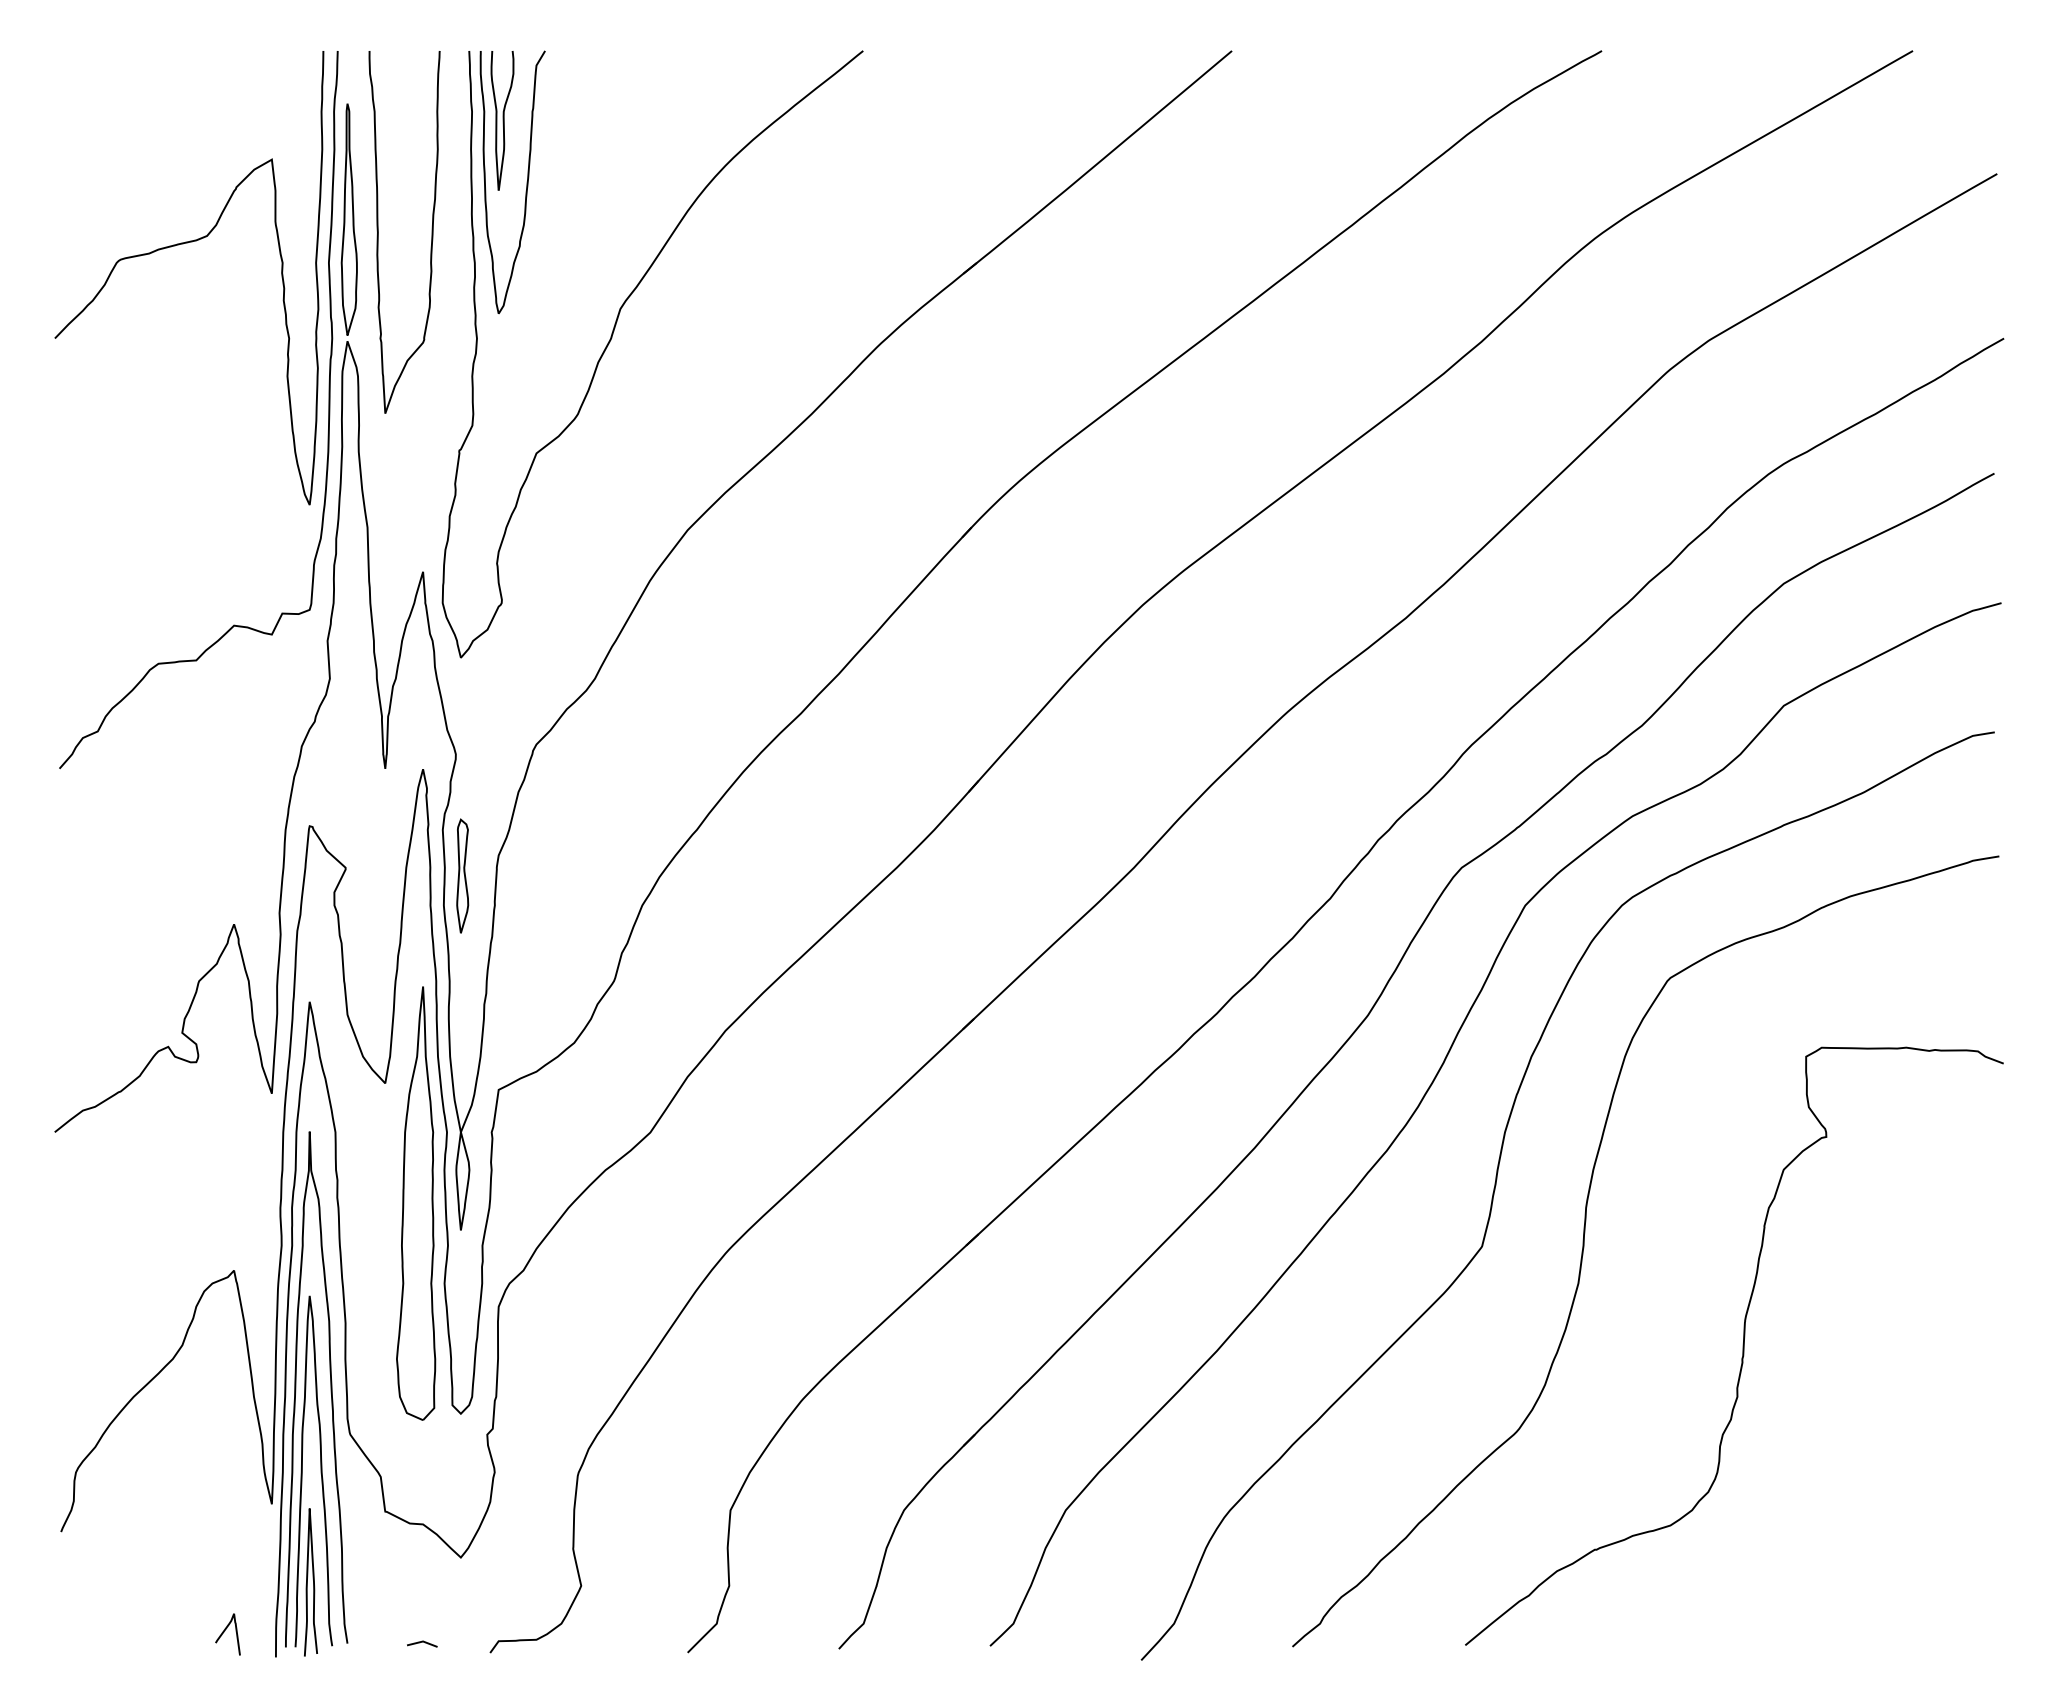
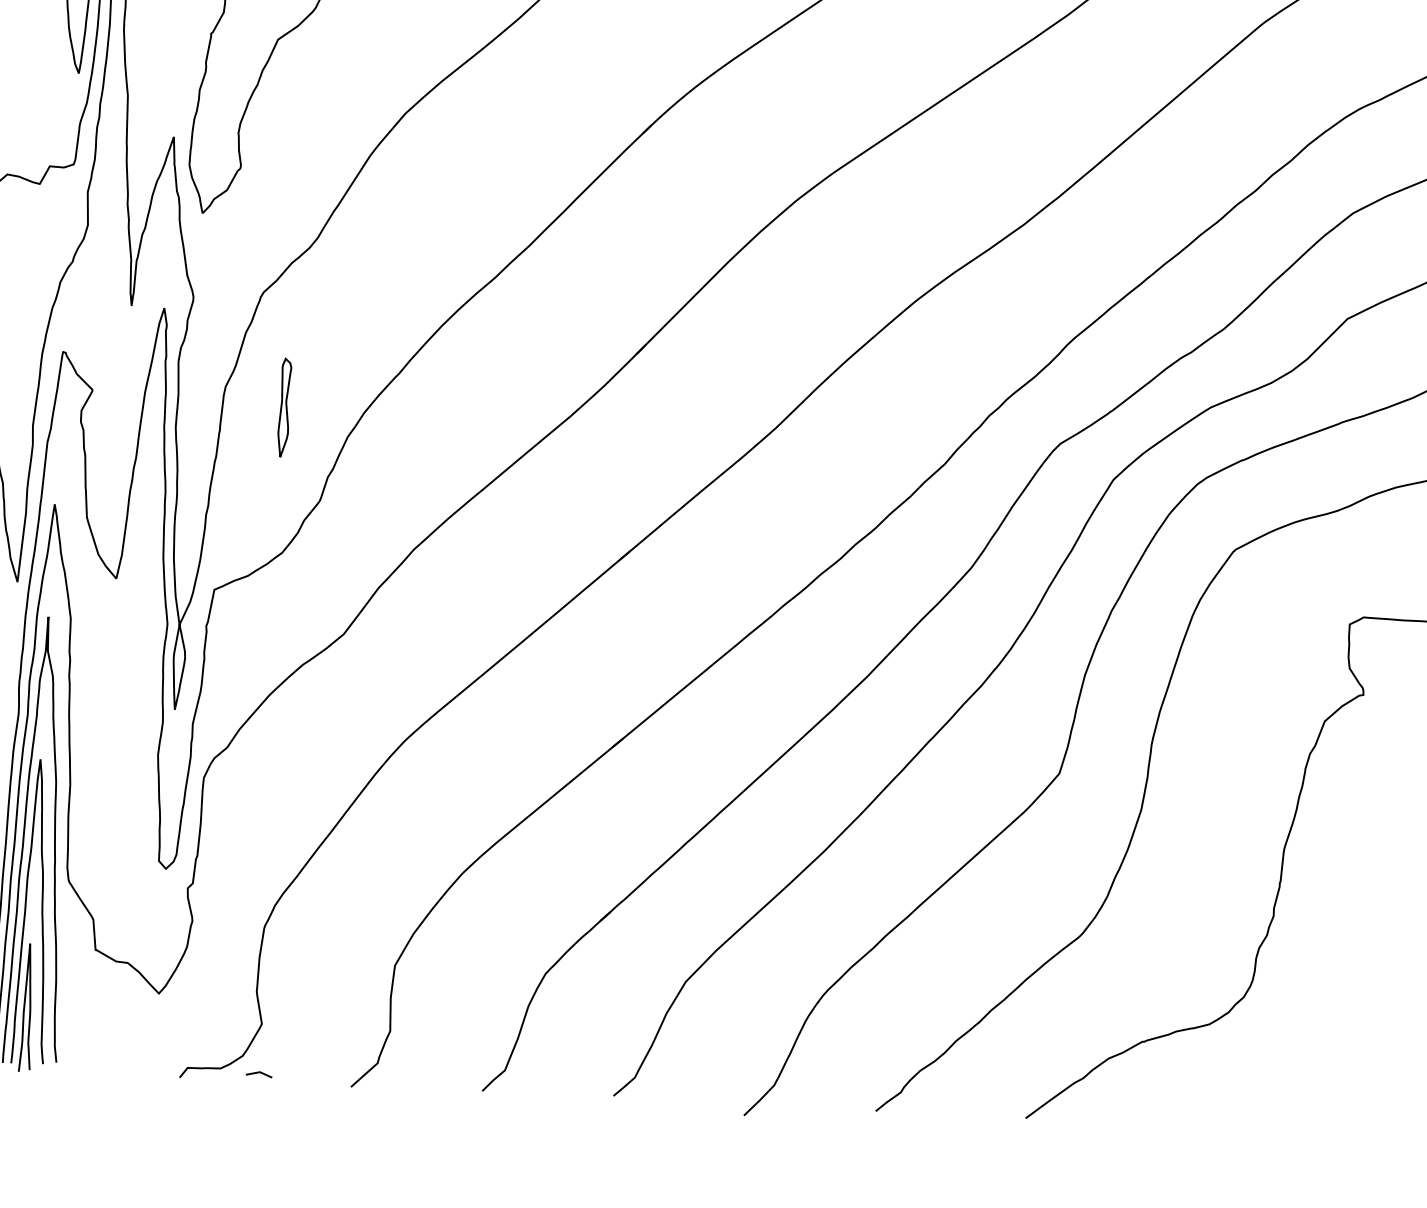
part: (462, 875) -> (284, 407), moved
part: (416, 1203) -> (137, 684), removed
line: (422, 1642) -> (259, 1073), moved

